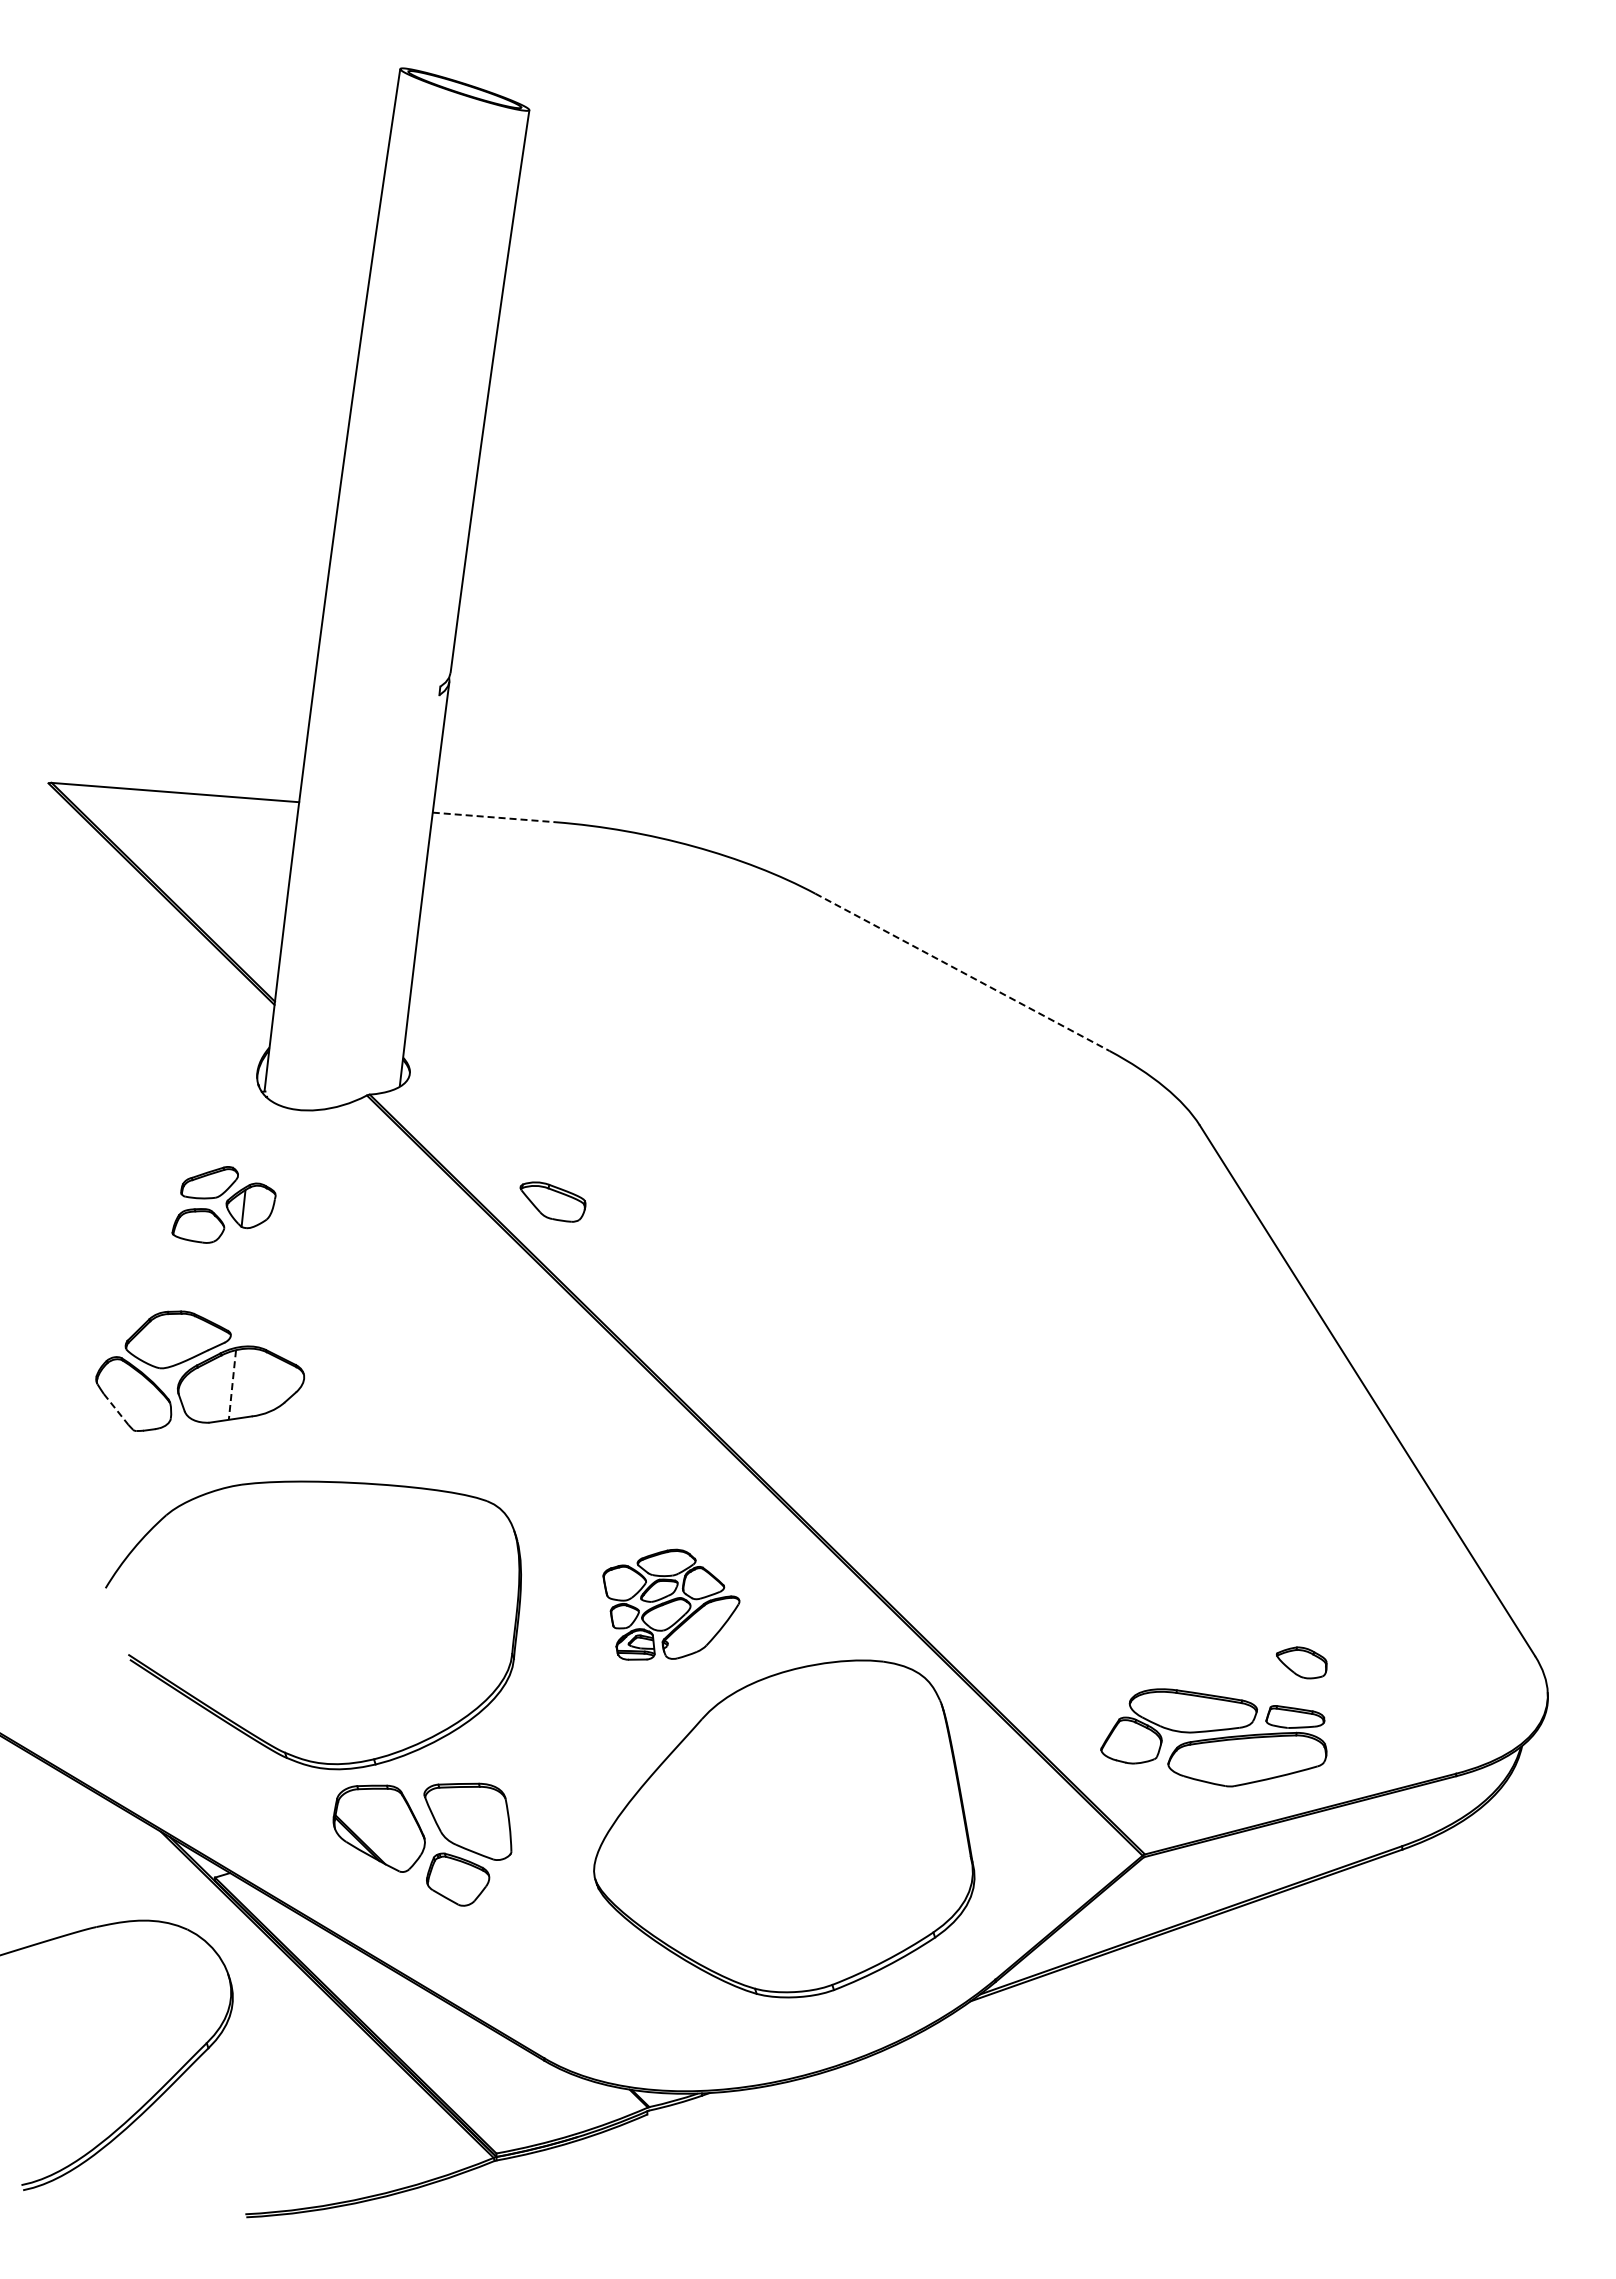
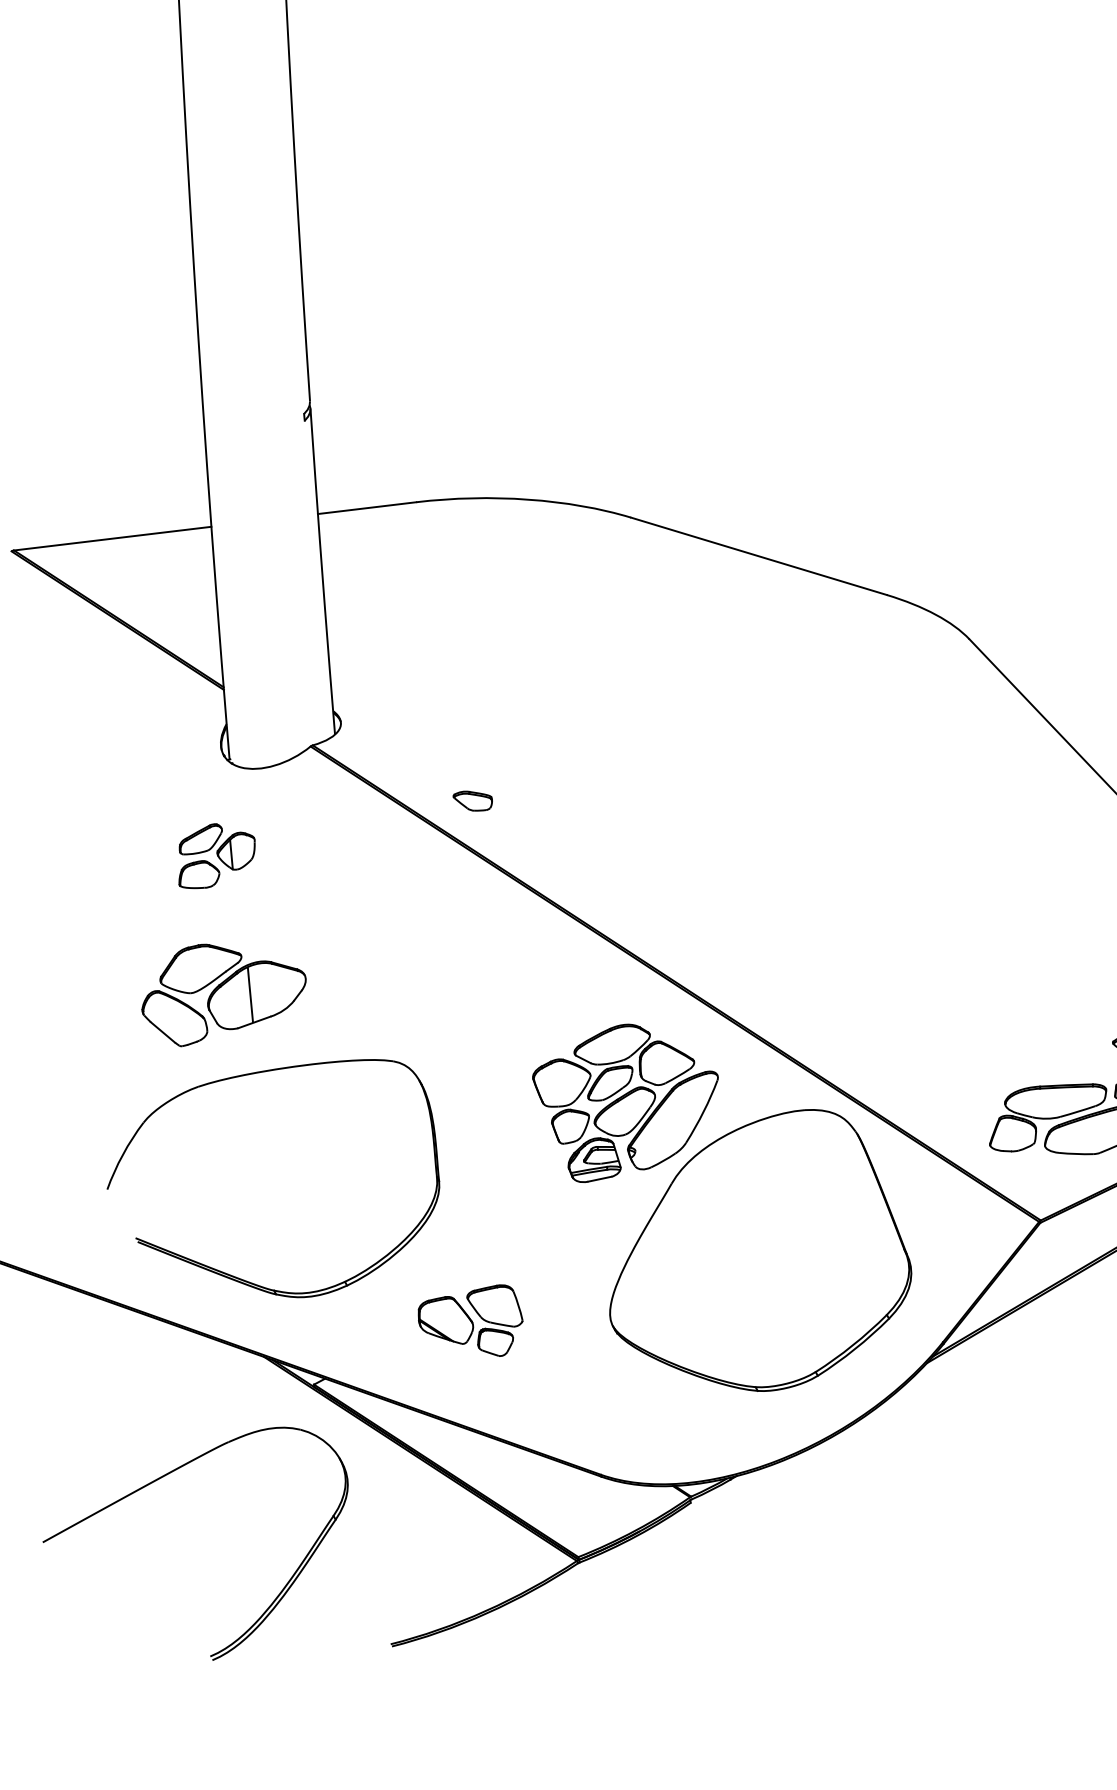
line: (494, 817) -> (367, 508), dashed -> solid
line: (962, 972) -> (759, 556), dashed -> solid
part: (552, 1202) -> (473, 801), size x0.71
line: (232, 1384) -> (250, 994), dashed -> solid
line: (116, 1409) -> (163, 1032), dashed -> solid
part: (671, 1604) -> (629, 1098), size x1.67
part: (245, 1728) -> (239, 1277), moved
part: (422, 1844) -> (471, 1326), size x0.71

